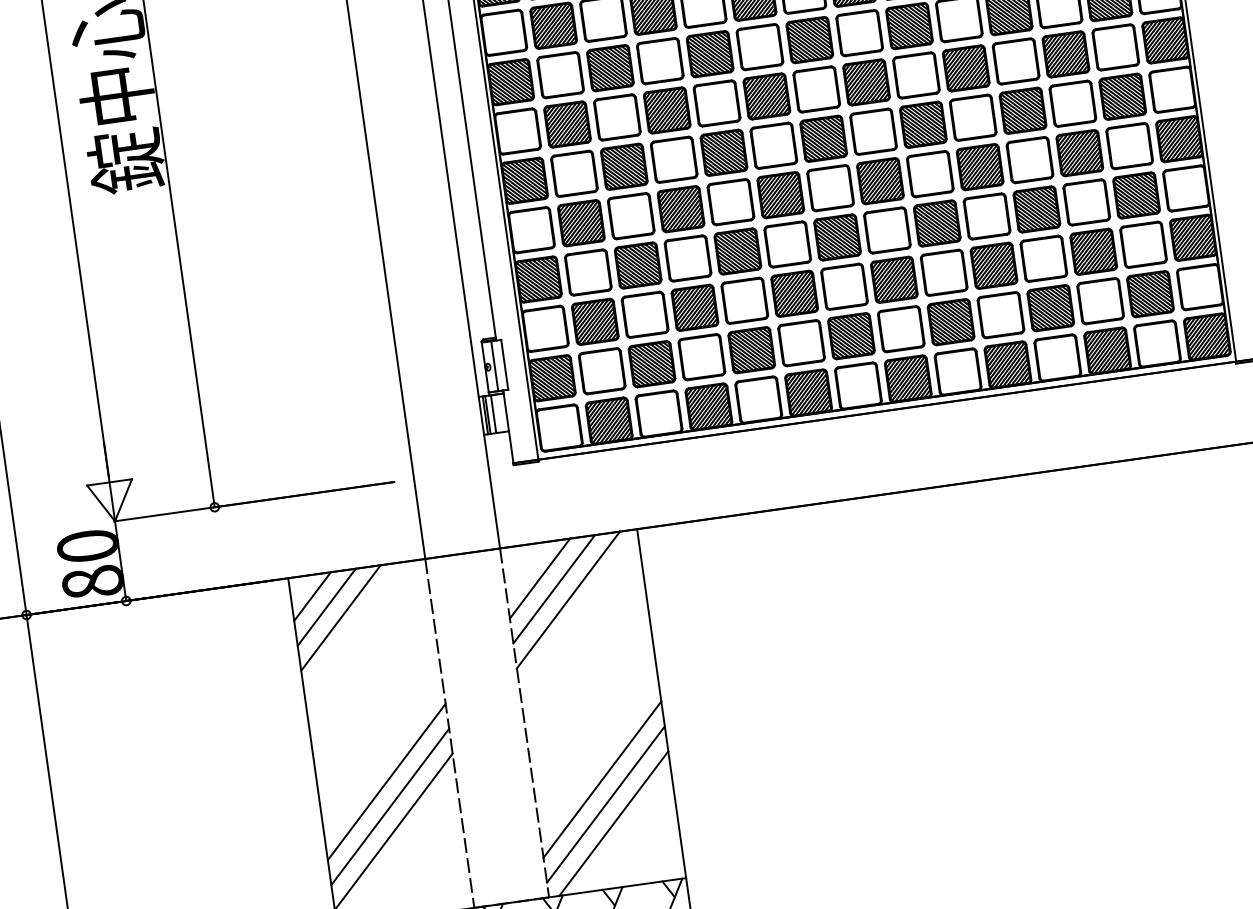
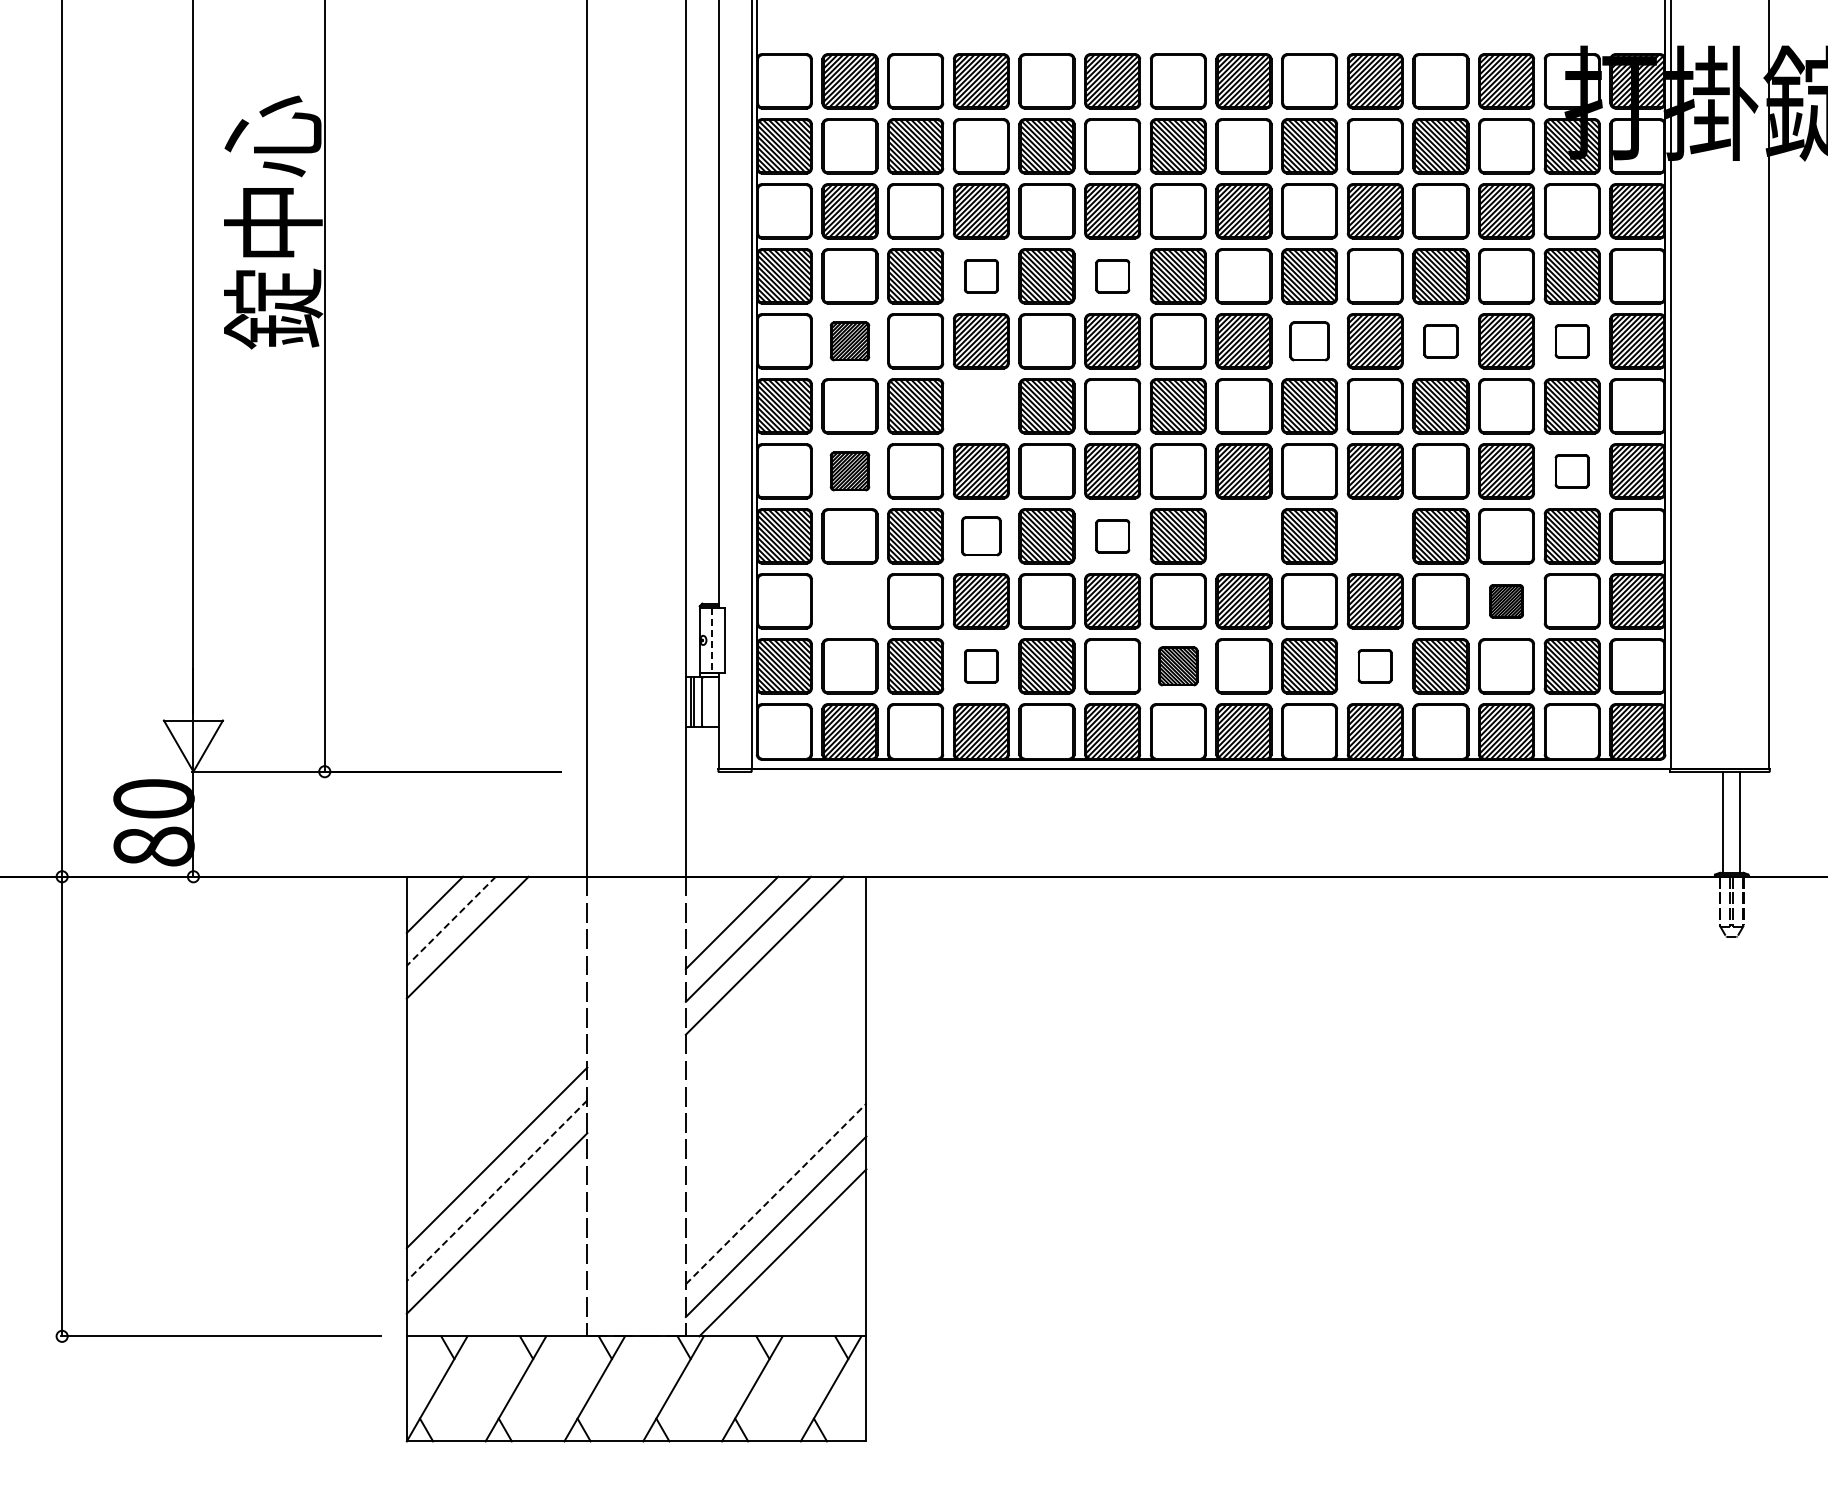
part: (759, 47) -> (1112, 276), size x0.6
part: (1115, 47) -> (1571, 341), size x0.6
part: (660, 61) -> (981, 276), size x0.6
part: (1015, 61) -> (1440, 341), size x0.6
part: (916, 75) -> (1309, 341), size x0.7
part: (567, 124) -> (849, 341), size x0.7
part: (1129, 146) -> (1571, 471), size x0.6
part: (674, 159) -> (981, 406), removed
part: (986, 216) -> (1374, 536), removed
part: (581, 223) -> (849, 471), size x0.7
part: (887, 230) -> (1243, 536), removed
part: (787, 244) -> (1112, 536), size x0.6
part: (1093, 251) -> (1506, 601), size x0.6
part: (688, 258) -> (981, 536), size x0.7
part: (1000, 315) -> (1374, 666), size x0.6
part: (594, 322) -> (849, 601), removed
part: (850, 336) -> (1177, 666), size x0.7
part: (702, 357) -> (981, 666), size x0.6
line: (495, 366) -> (712, 640), solid -> dashed
line: (326, 607) -> (451, 921), solid -> dashed
line: (602, 779) -> (776, 1193), solid -> dashed
line: (390, 806) -> (497, 1190), solid -> dashed

